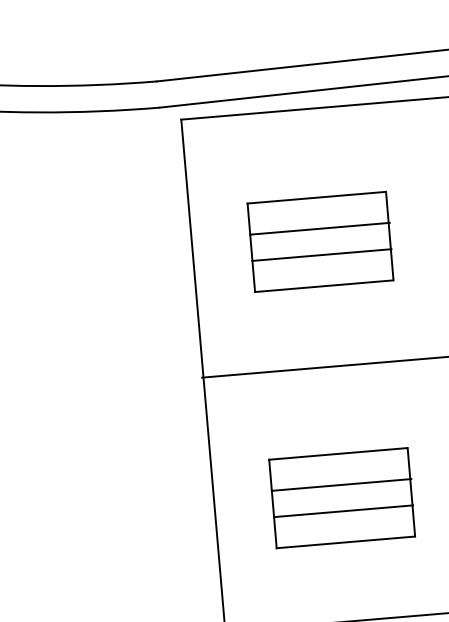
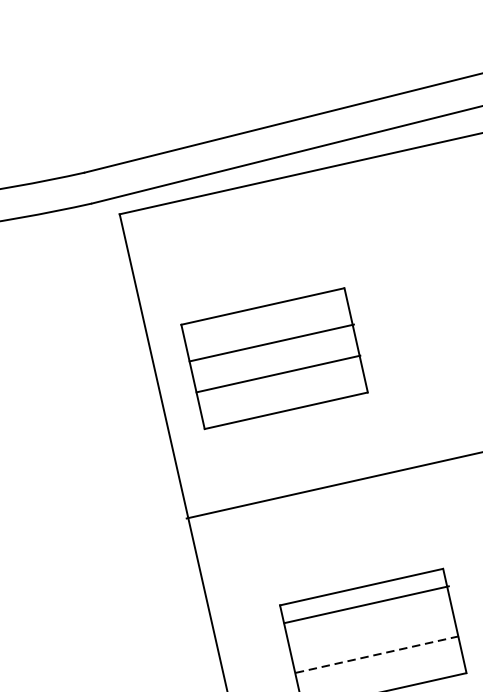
part: (320, 241) -> (274, 358), moved
line: (341, 484) -> (366, 604), moved
line: (343, 511) -> (377, 654), solid -> dashed

